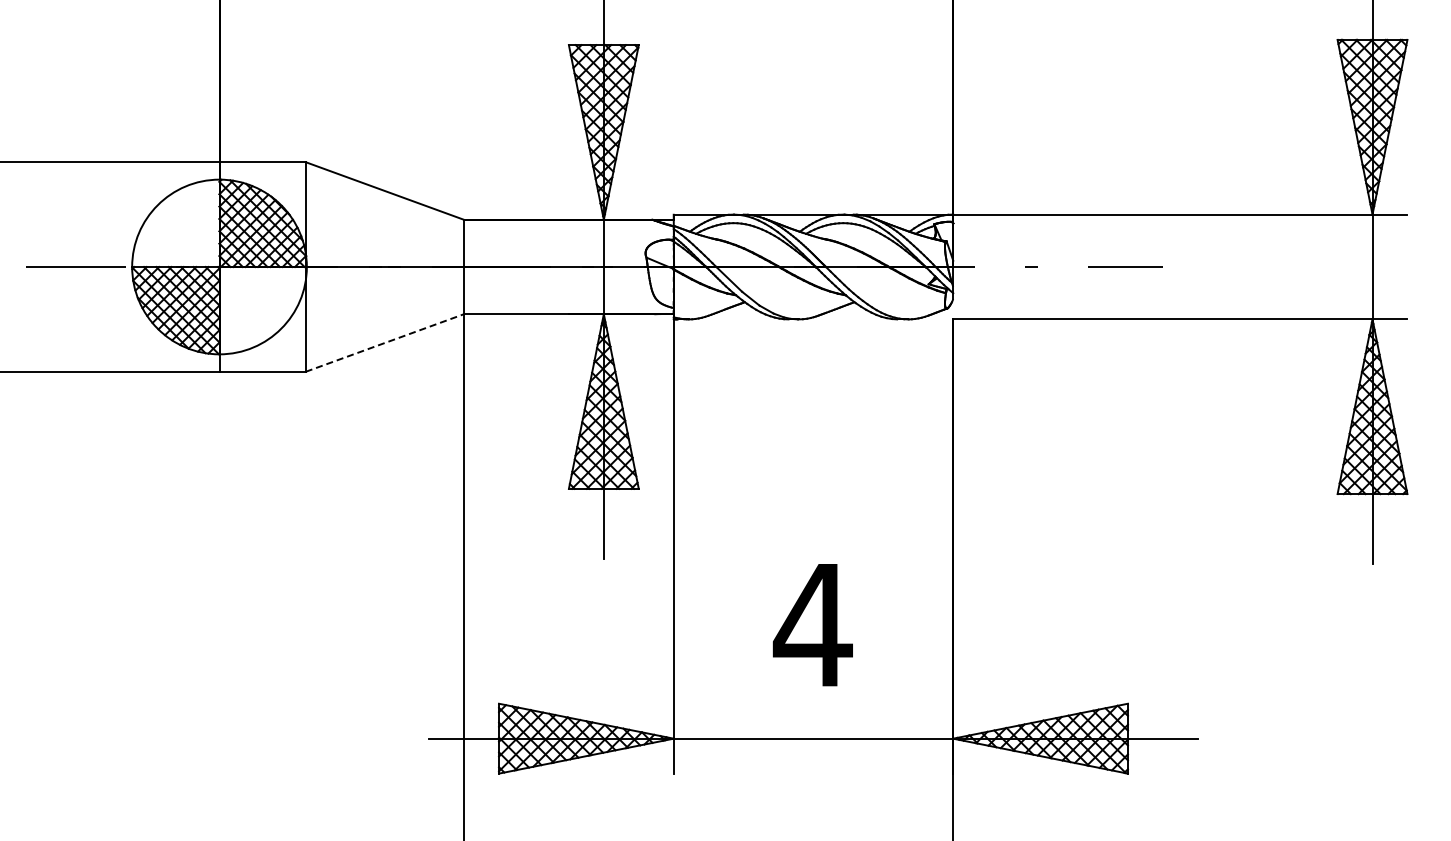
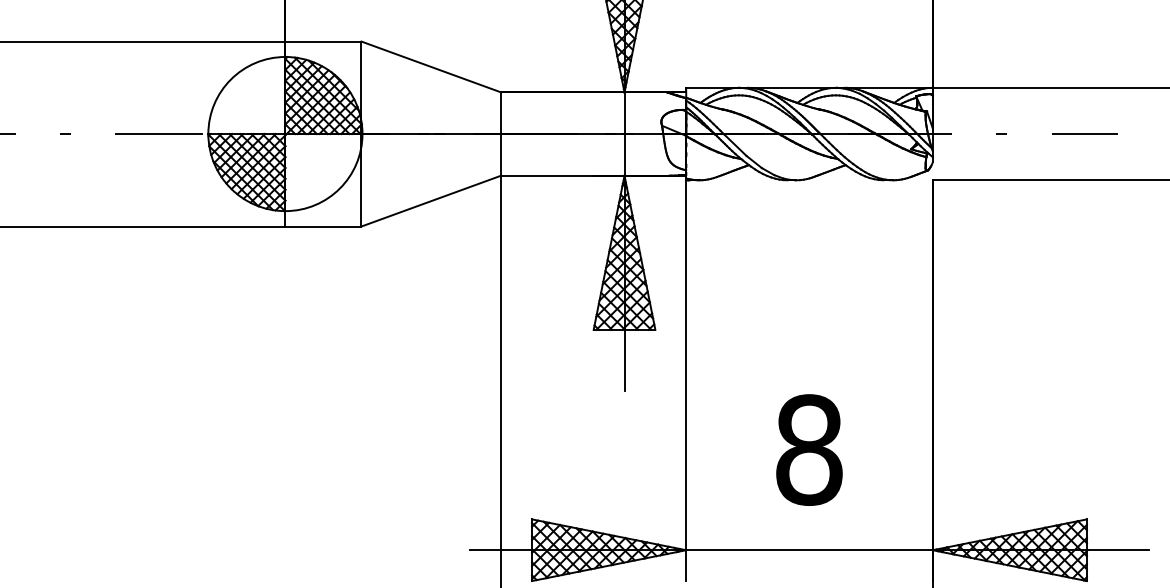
line: (385, 342) -> (431, 200), dashed -> solid
text: (812, 624) -> (808, 449), 4 -> 8

